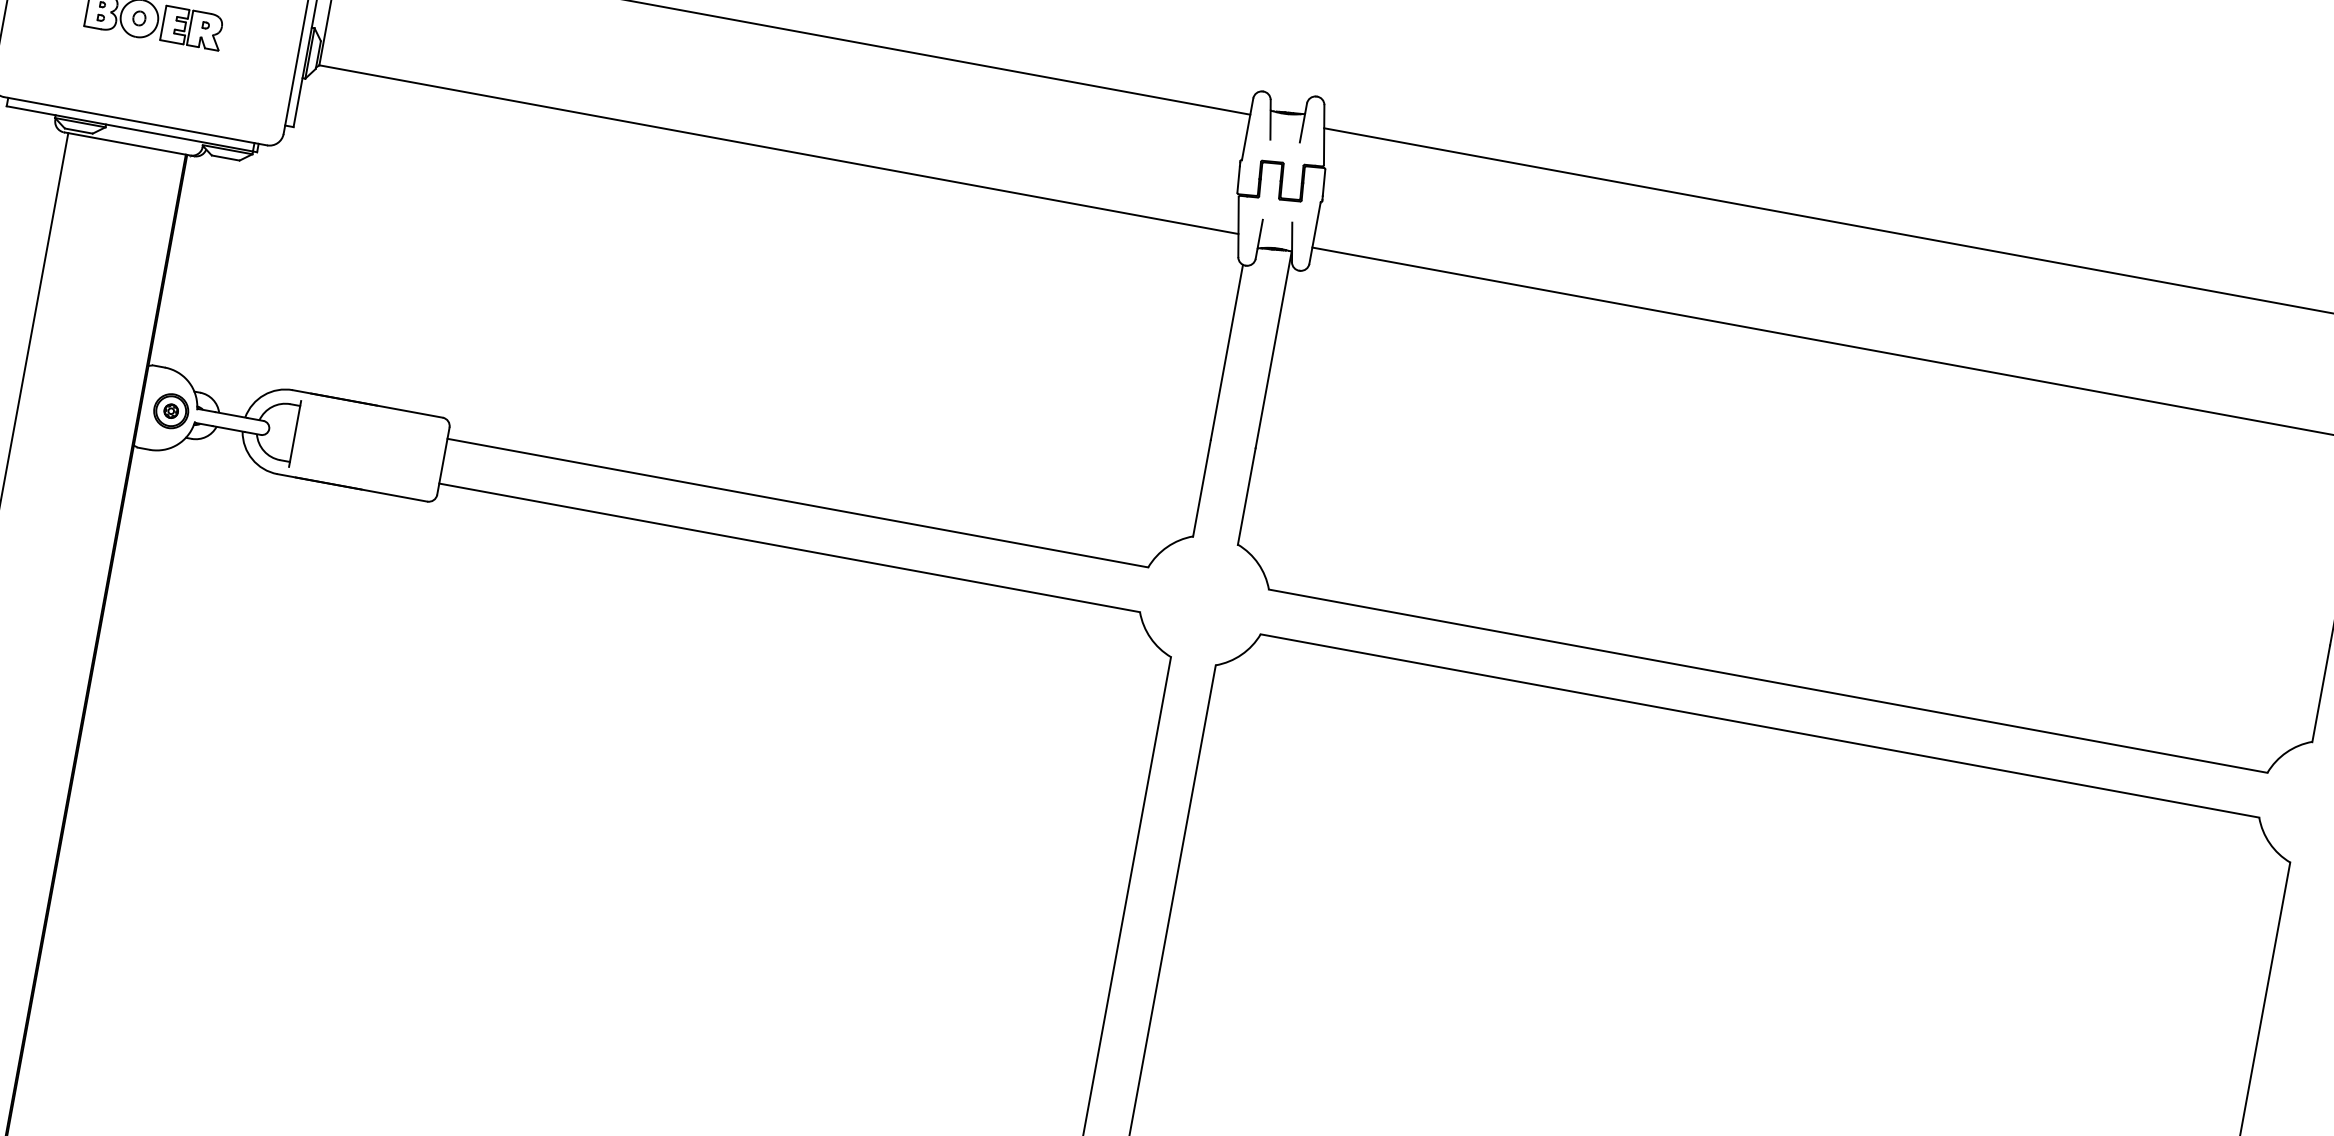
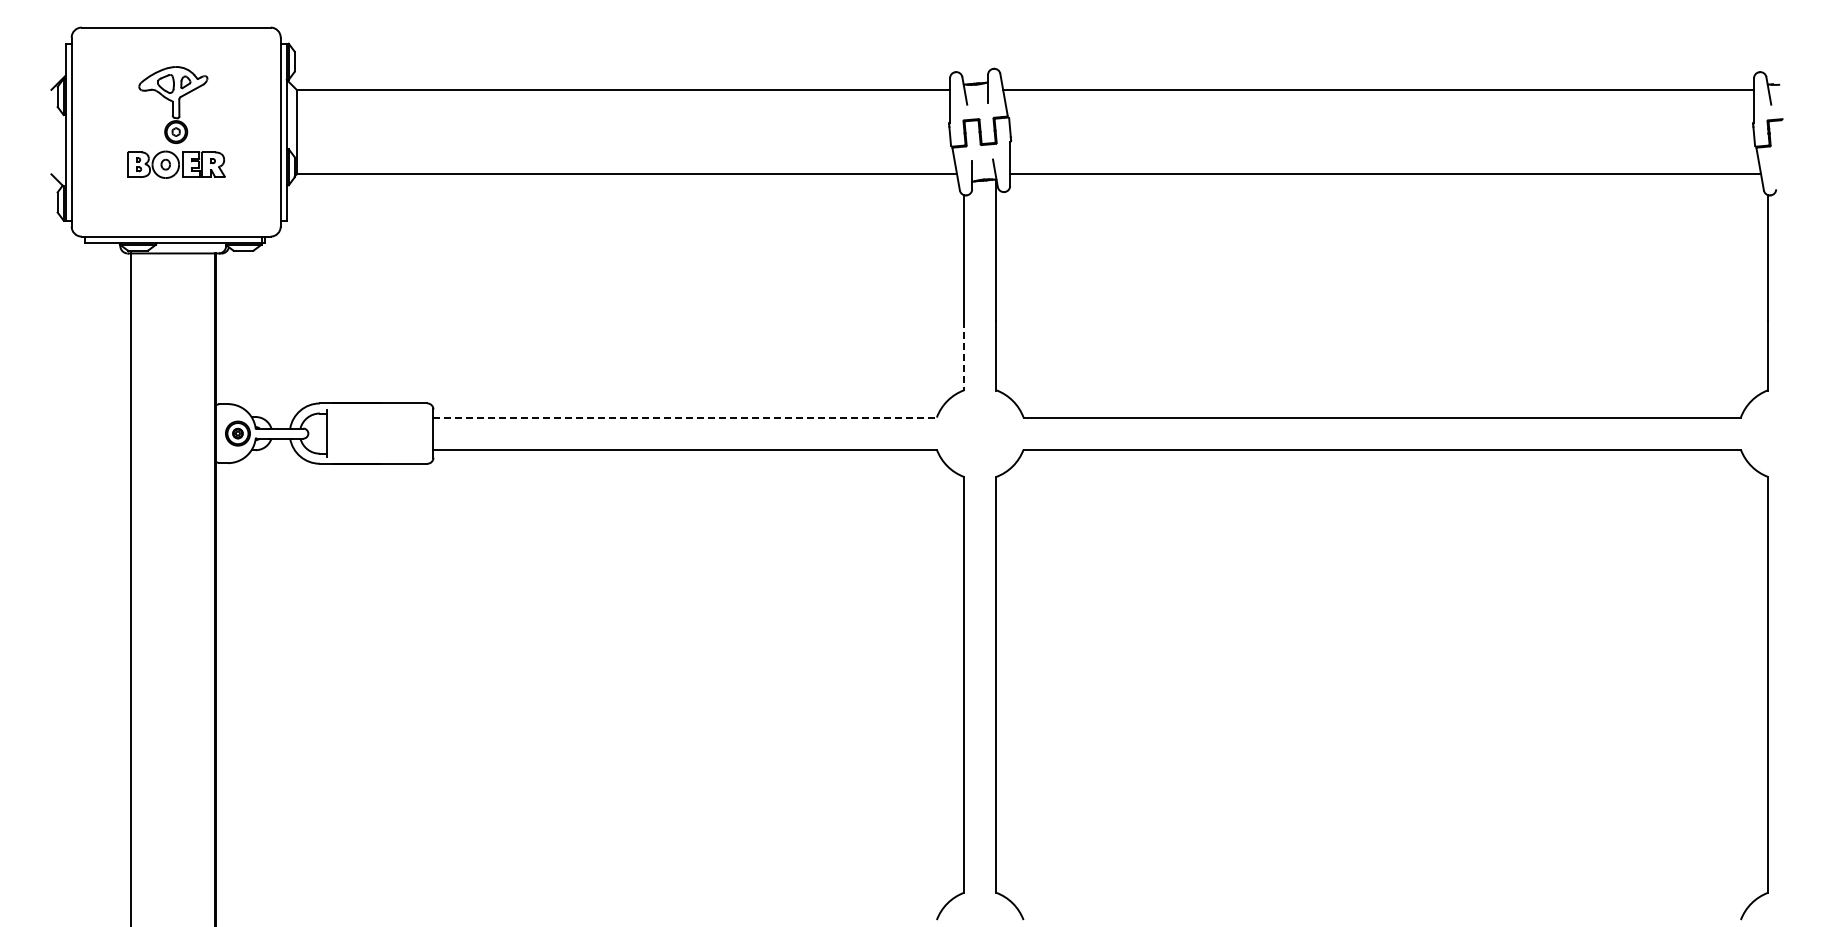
line: (1202, 488) -> (964, 355), solid -> dashed
line: (798, 503) -> (685, 417), solid -> dashed

